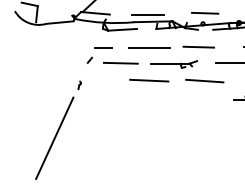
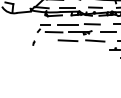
line: (54, 139) -> (21, 69), removed

